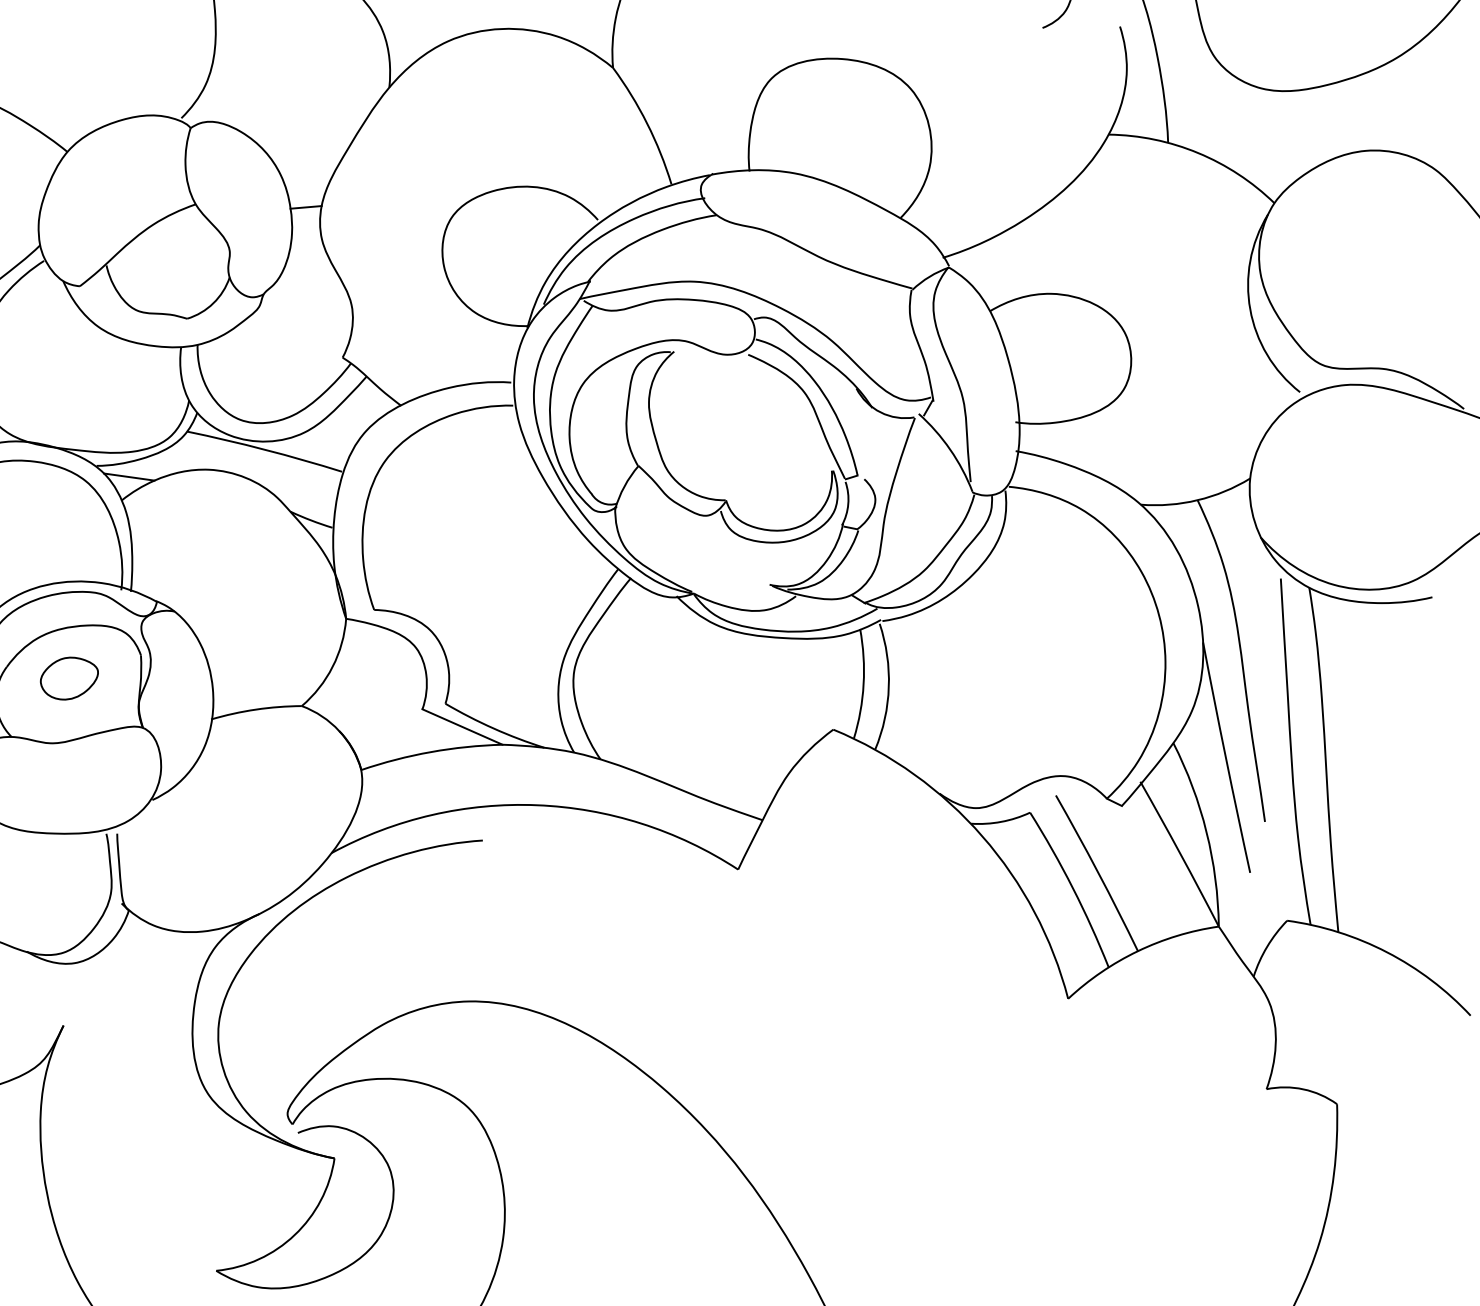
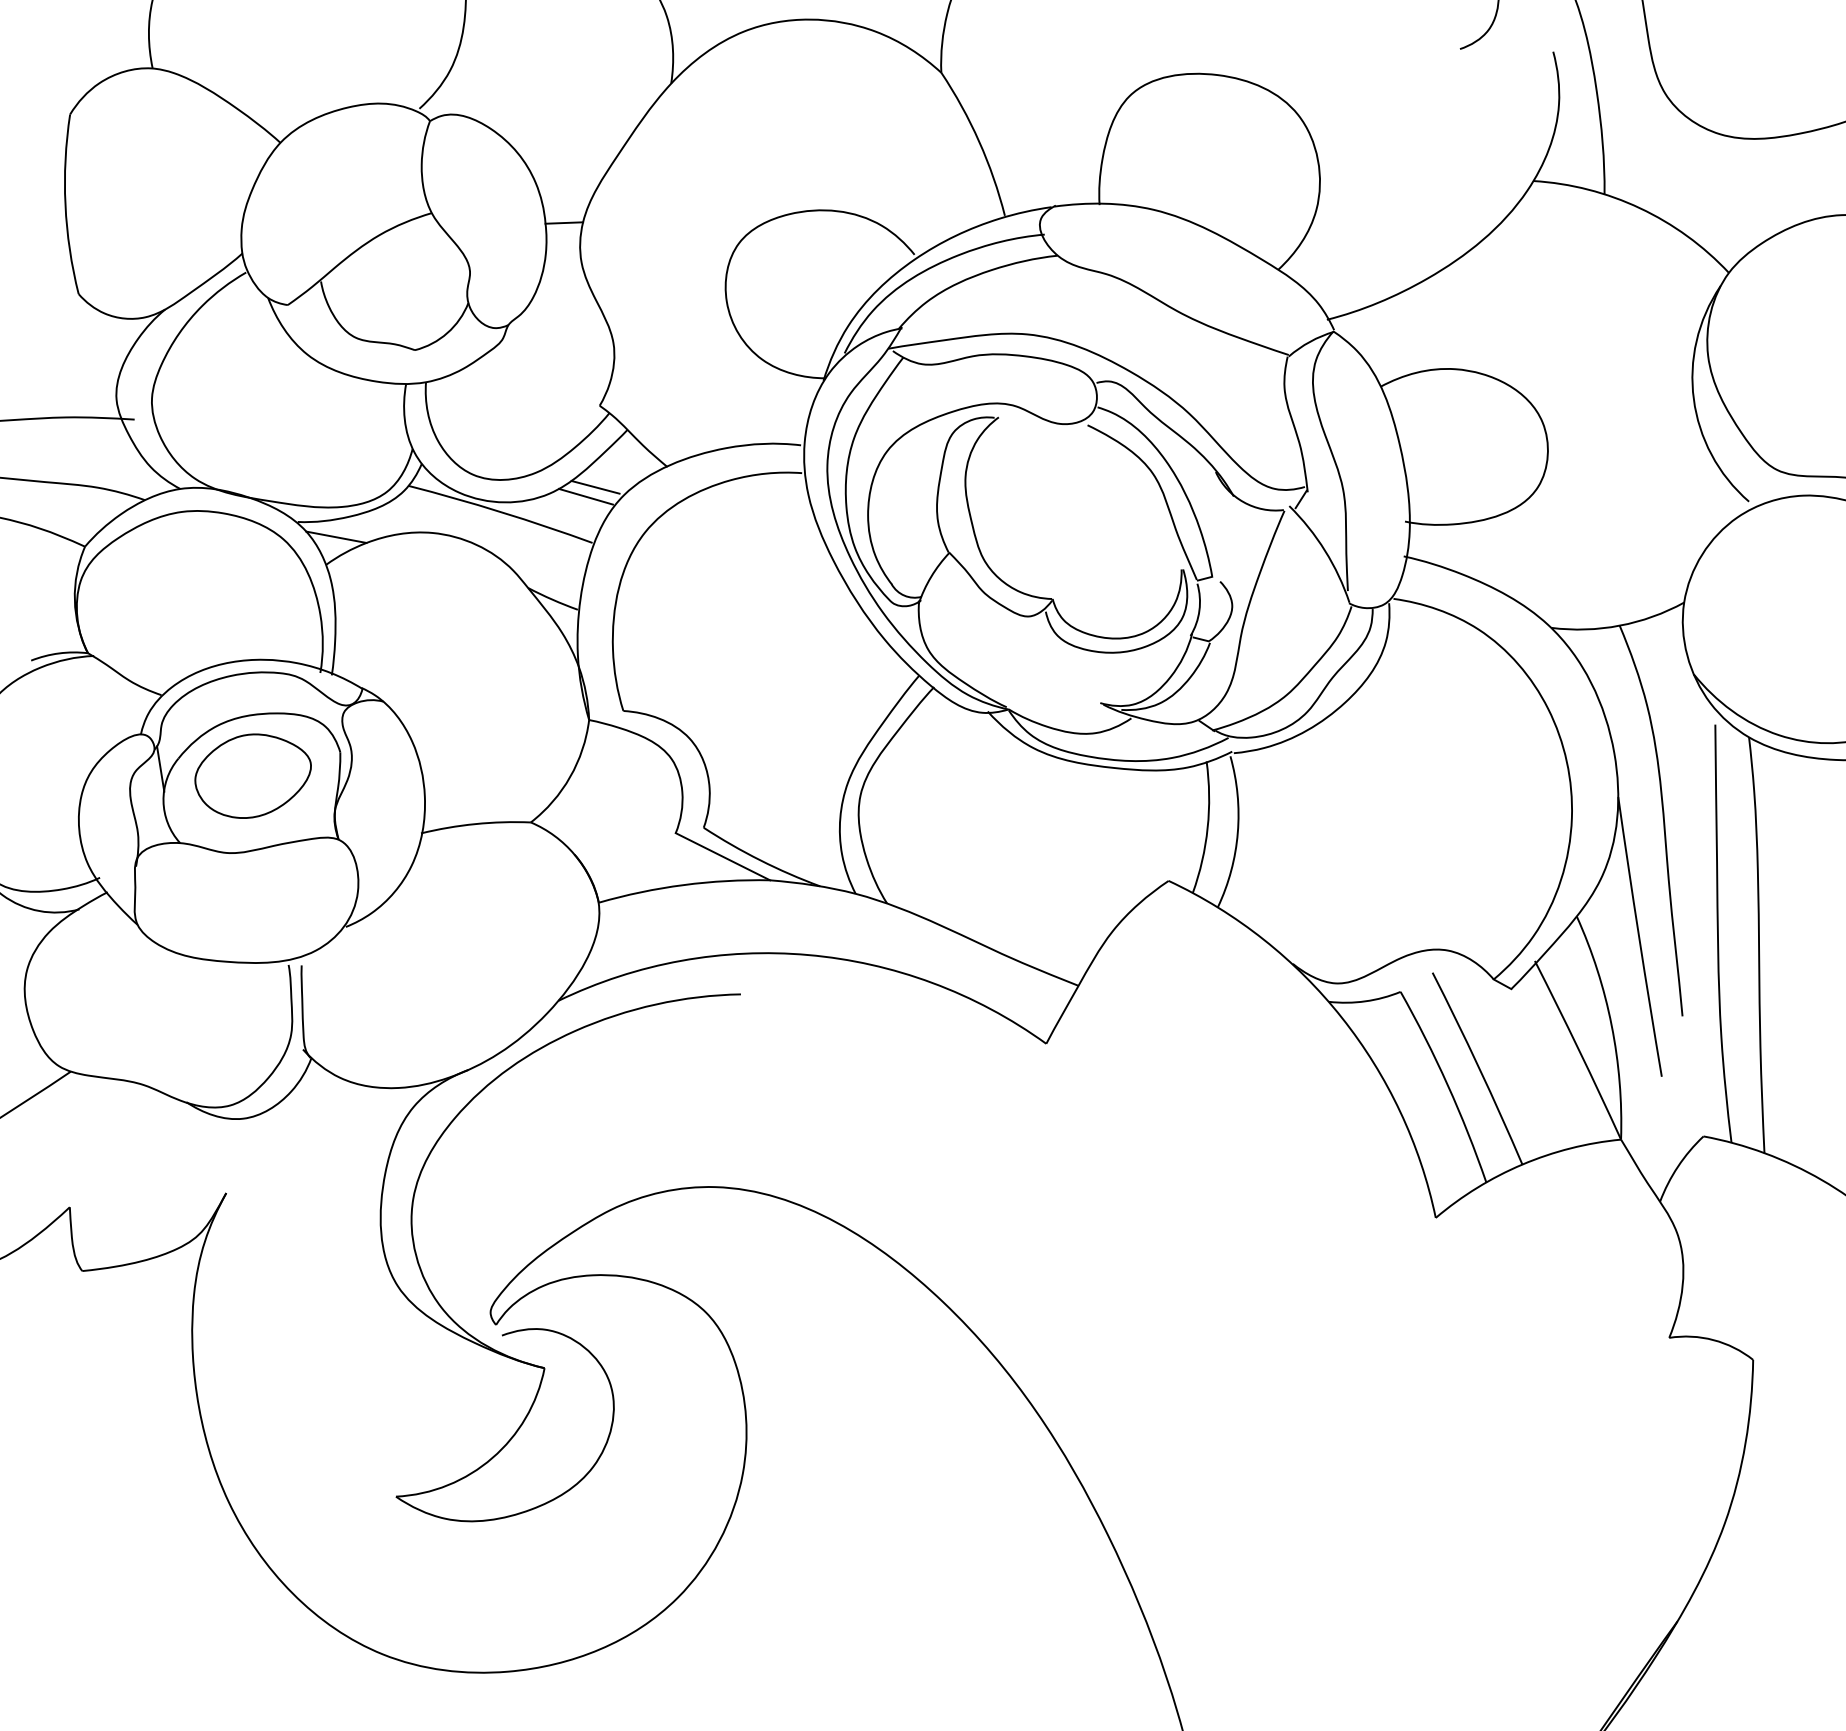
line: (342, 424) -> (595, 486), added
line: (334, 433) -> (585, 496), added
part: (68, 678) -> (252, 775), size x1.67

